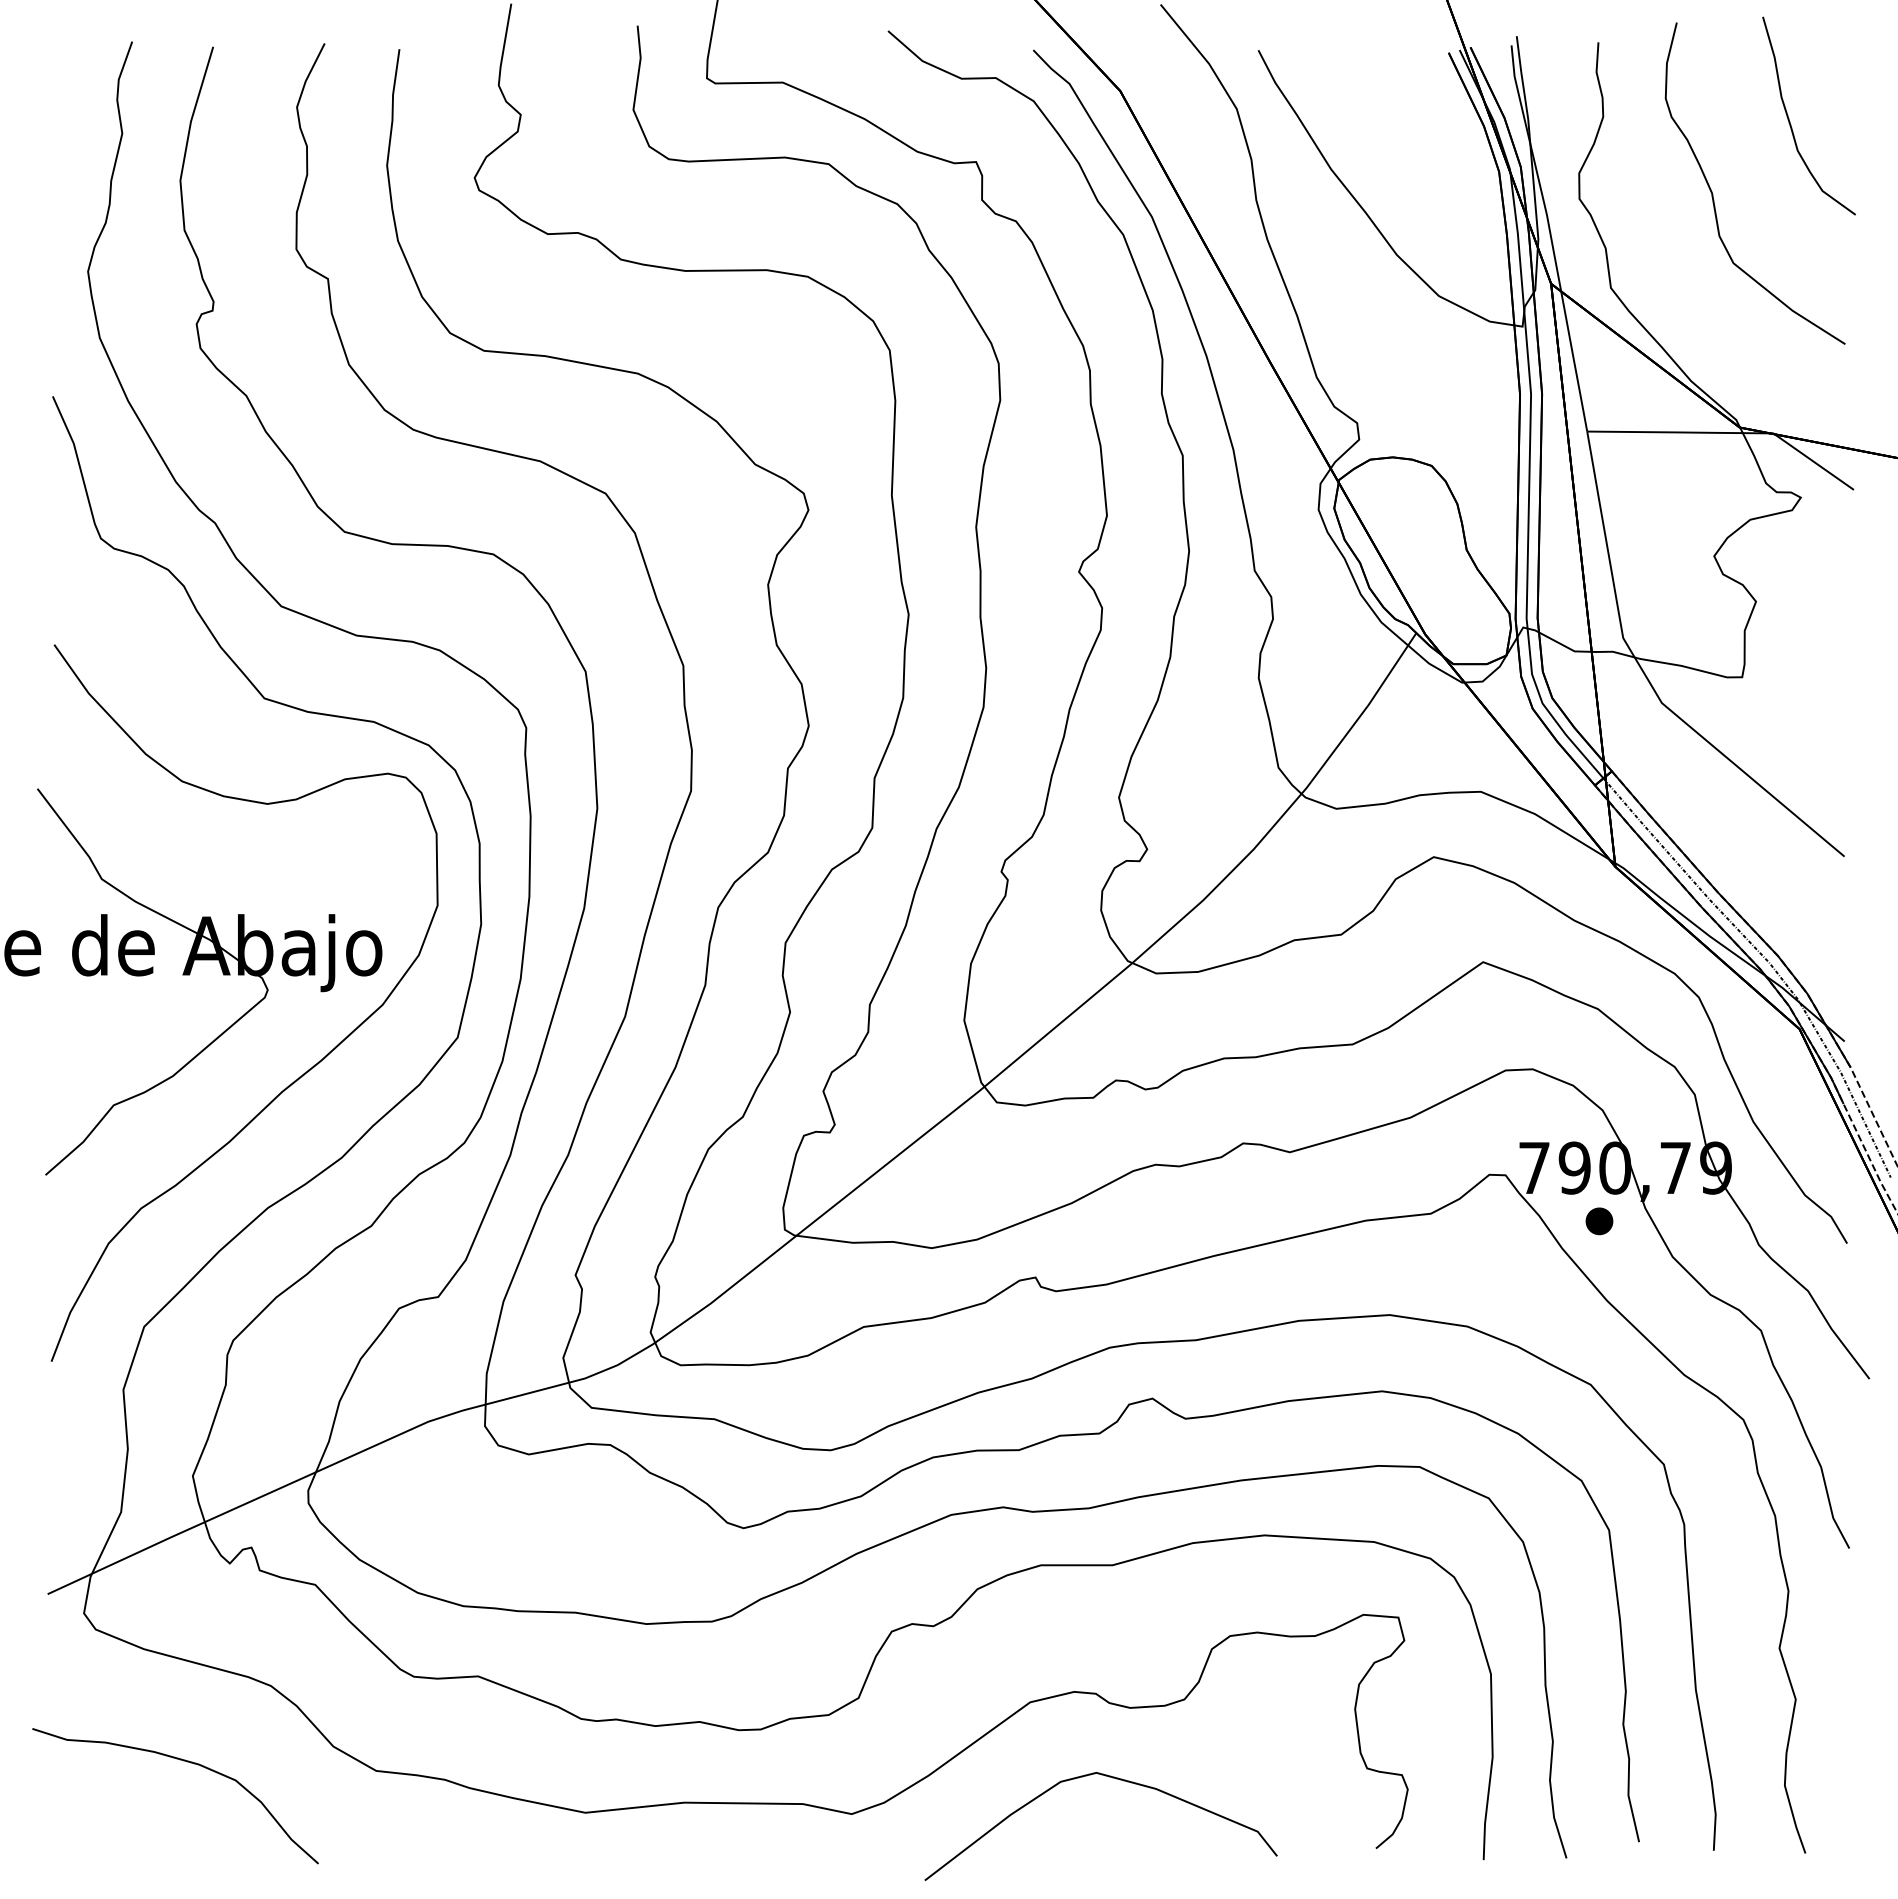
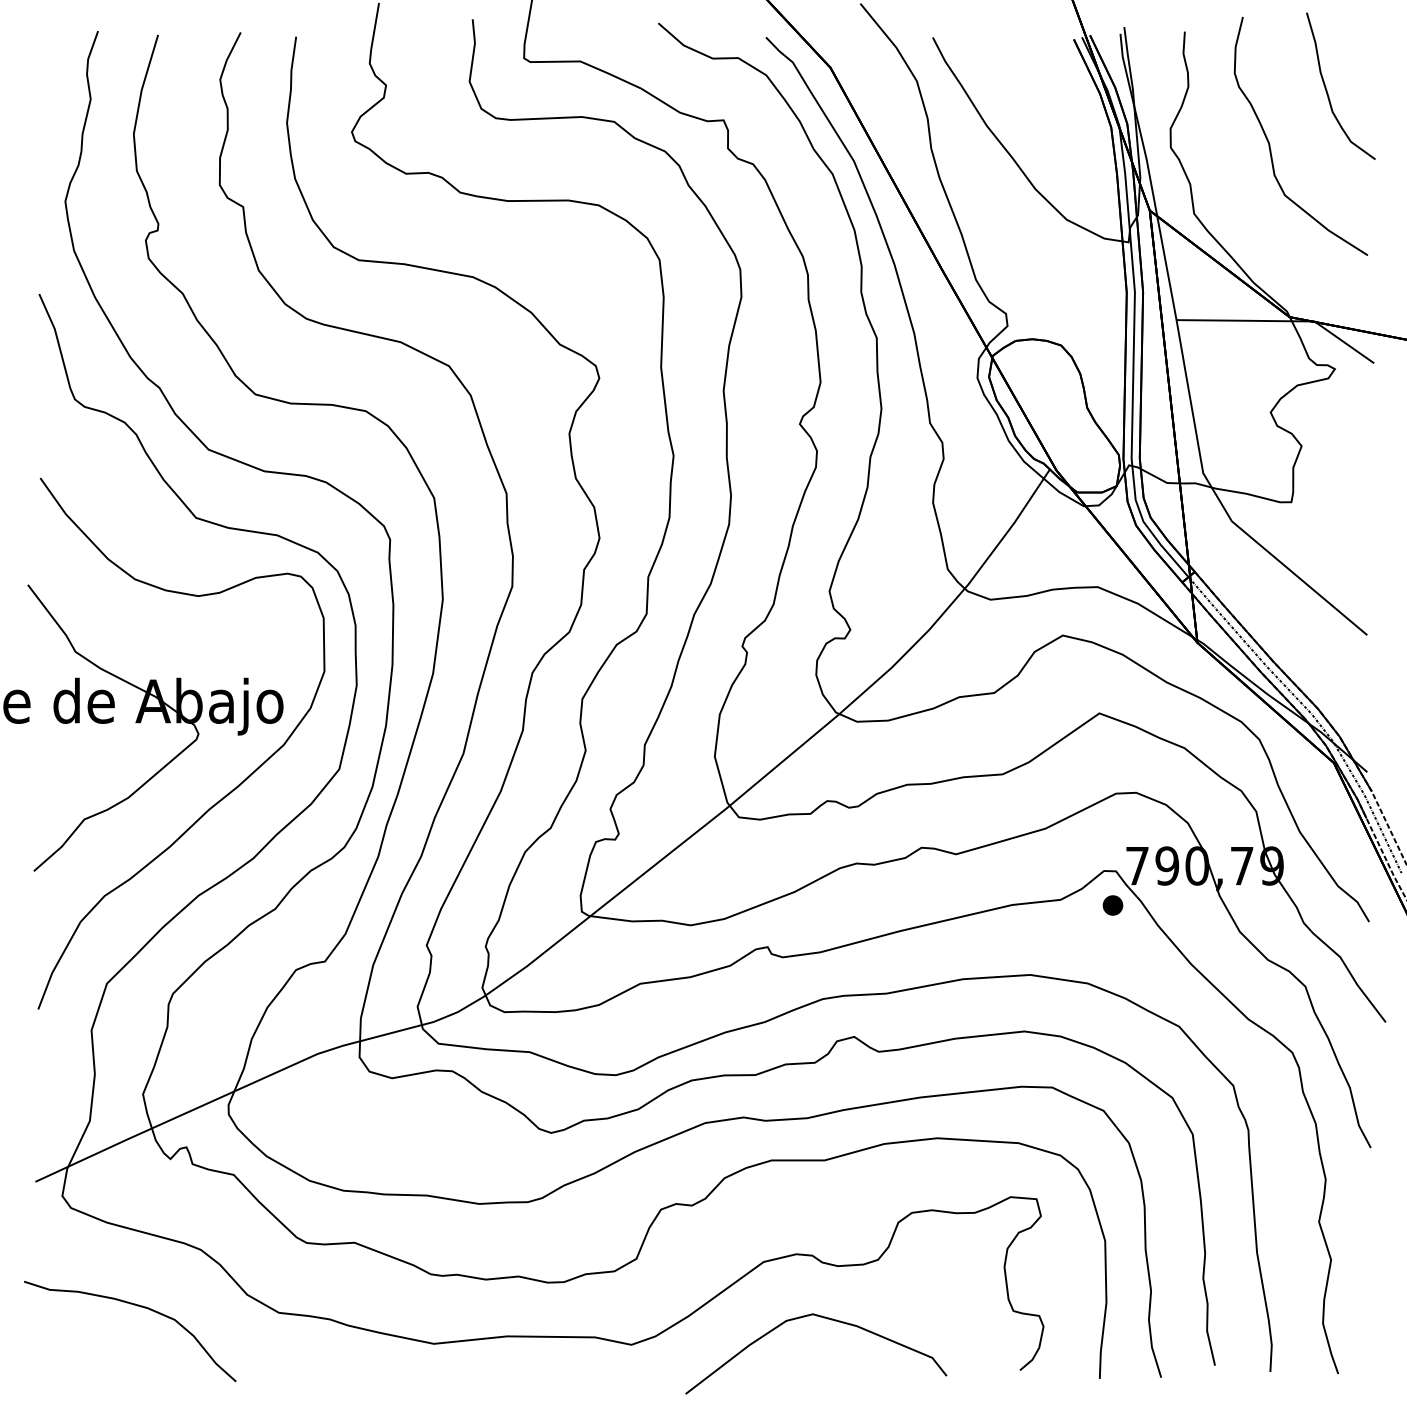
part: (1599, 1221) -> (1113, 905), moved

